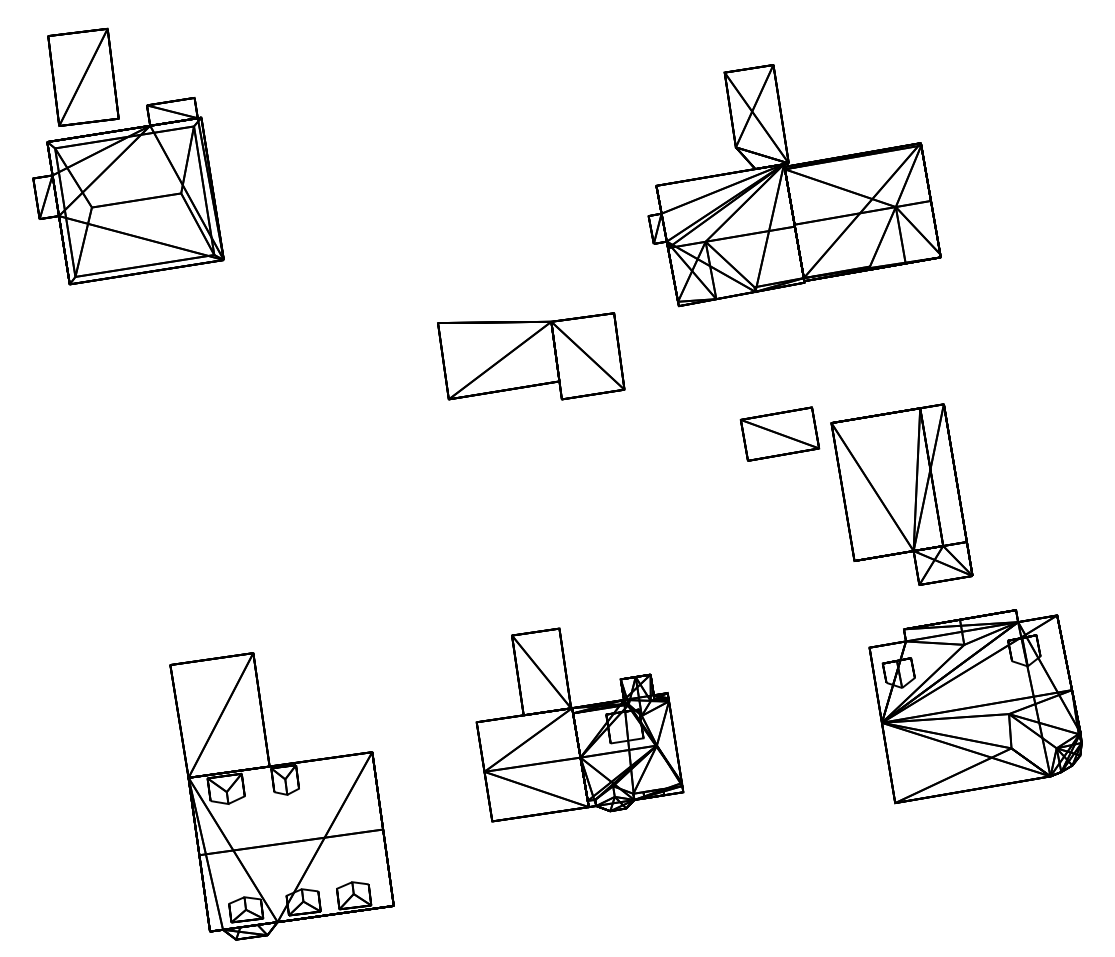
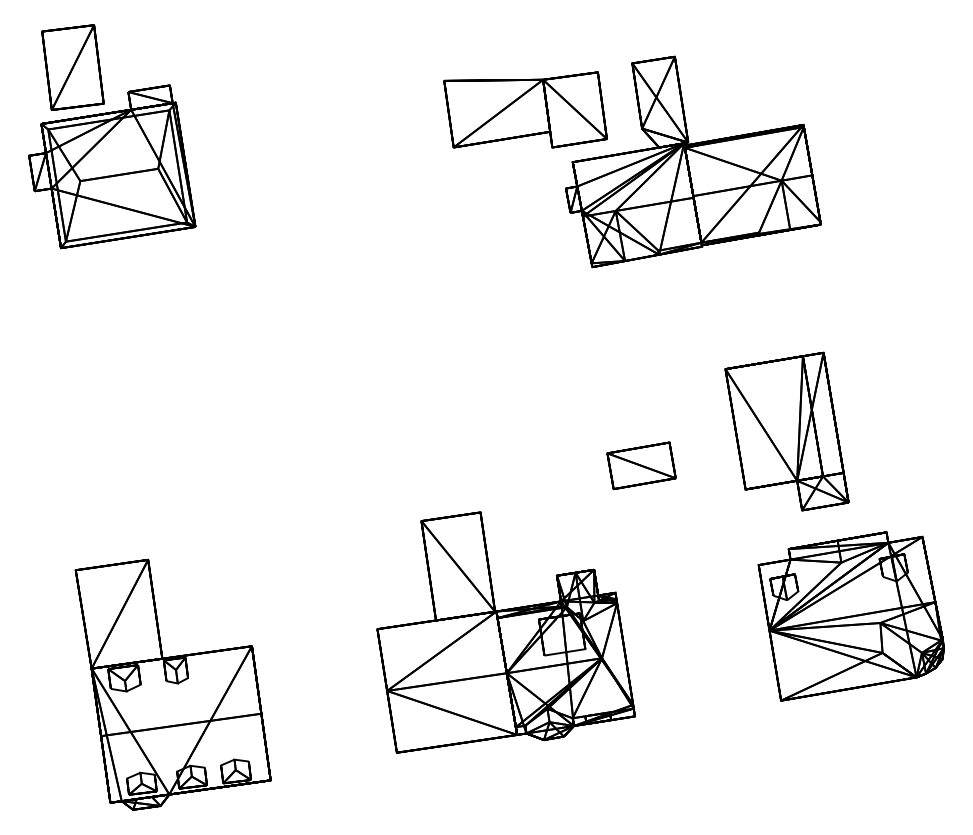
part: (531, 355) -> (525, 109), moved
part: (779, 433) -> (641, 465), moved
part: (579, 724) -> (505, 632), size x1.43
part: (281, 796) -> (172, 684), moved

